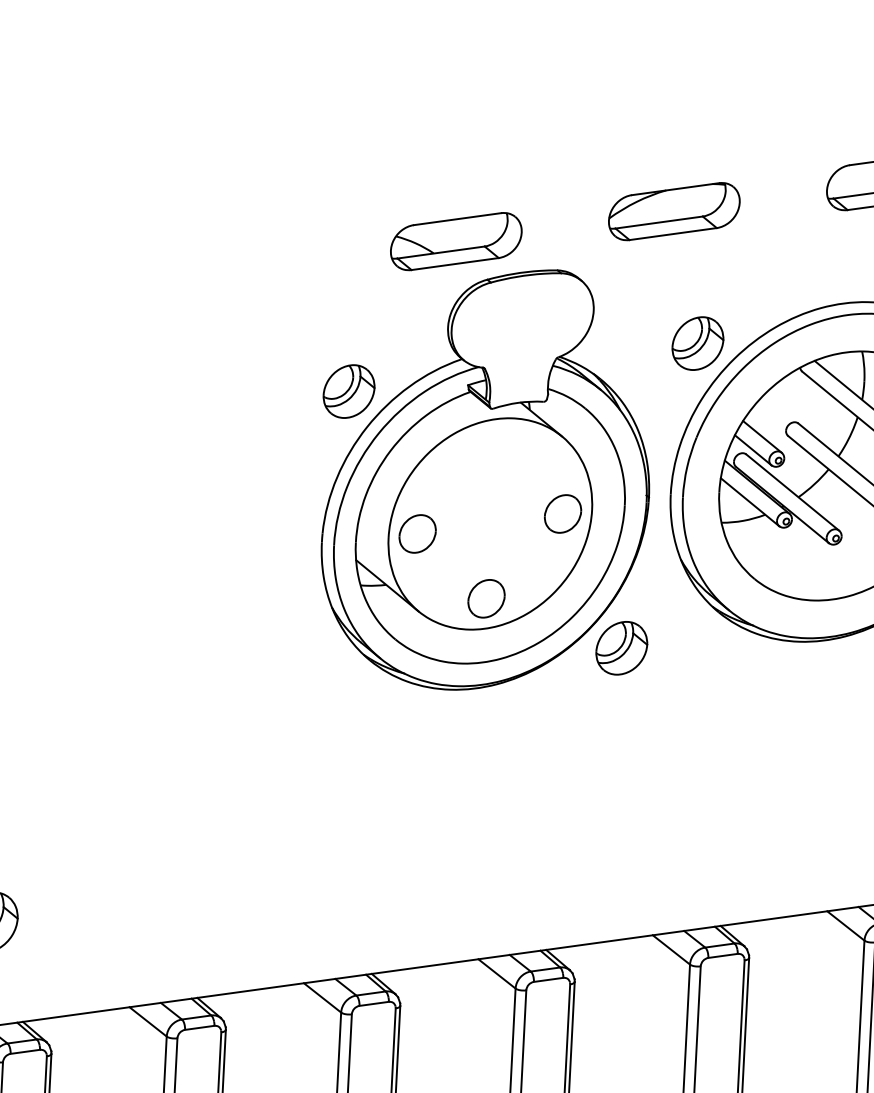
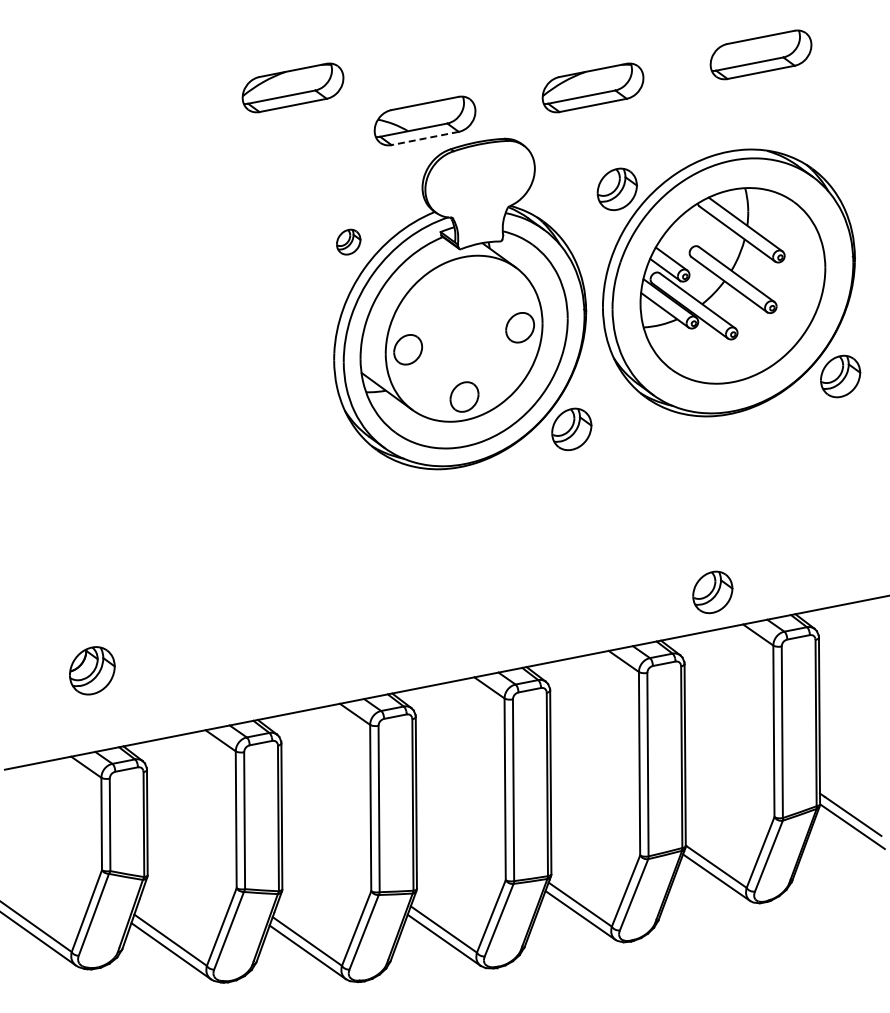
part: (288, 188) -> (292, 87), added
line: (454, 264) -> (424, 138), solid -> dashed
part: (349, 390) -> (348, 241), size x0.6
part: (790, 867) -> (712, 592), added

